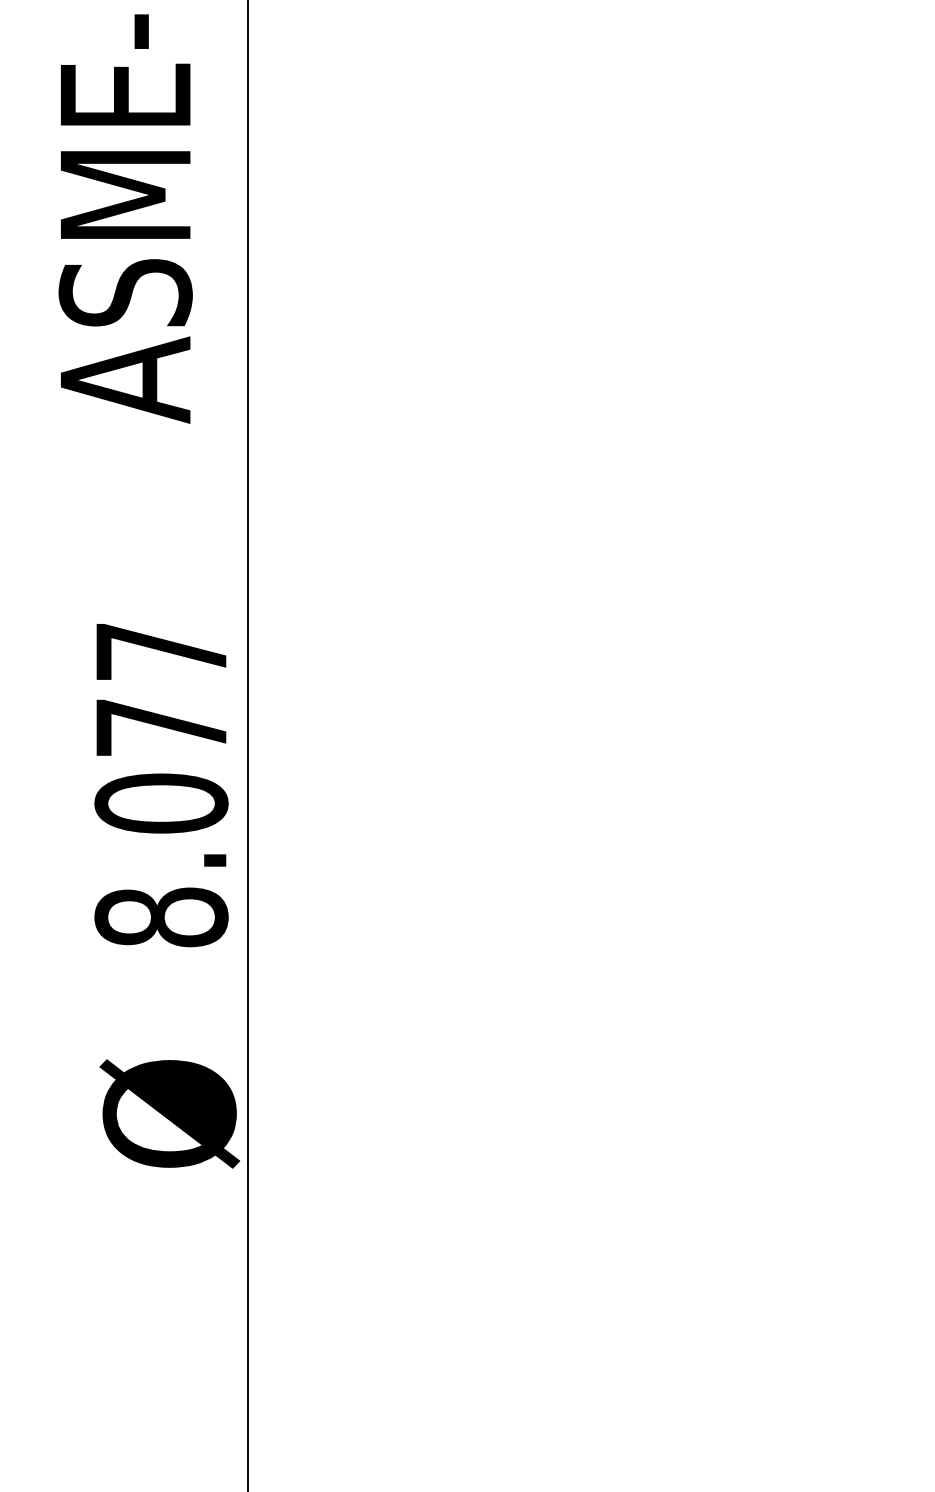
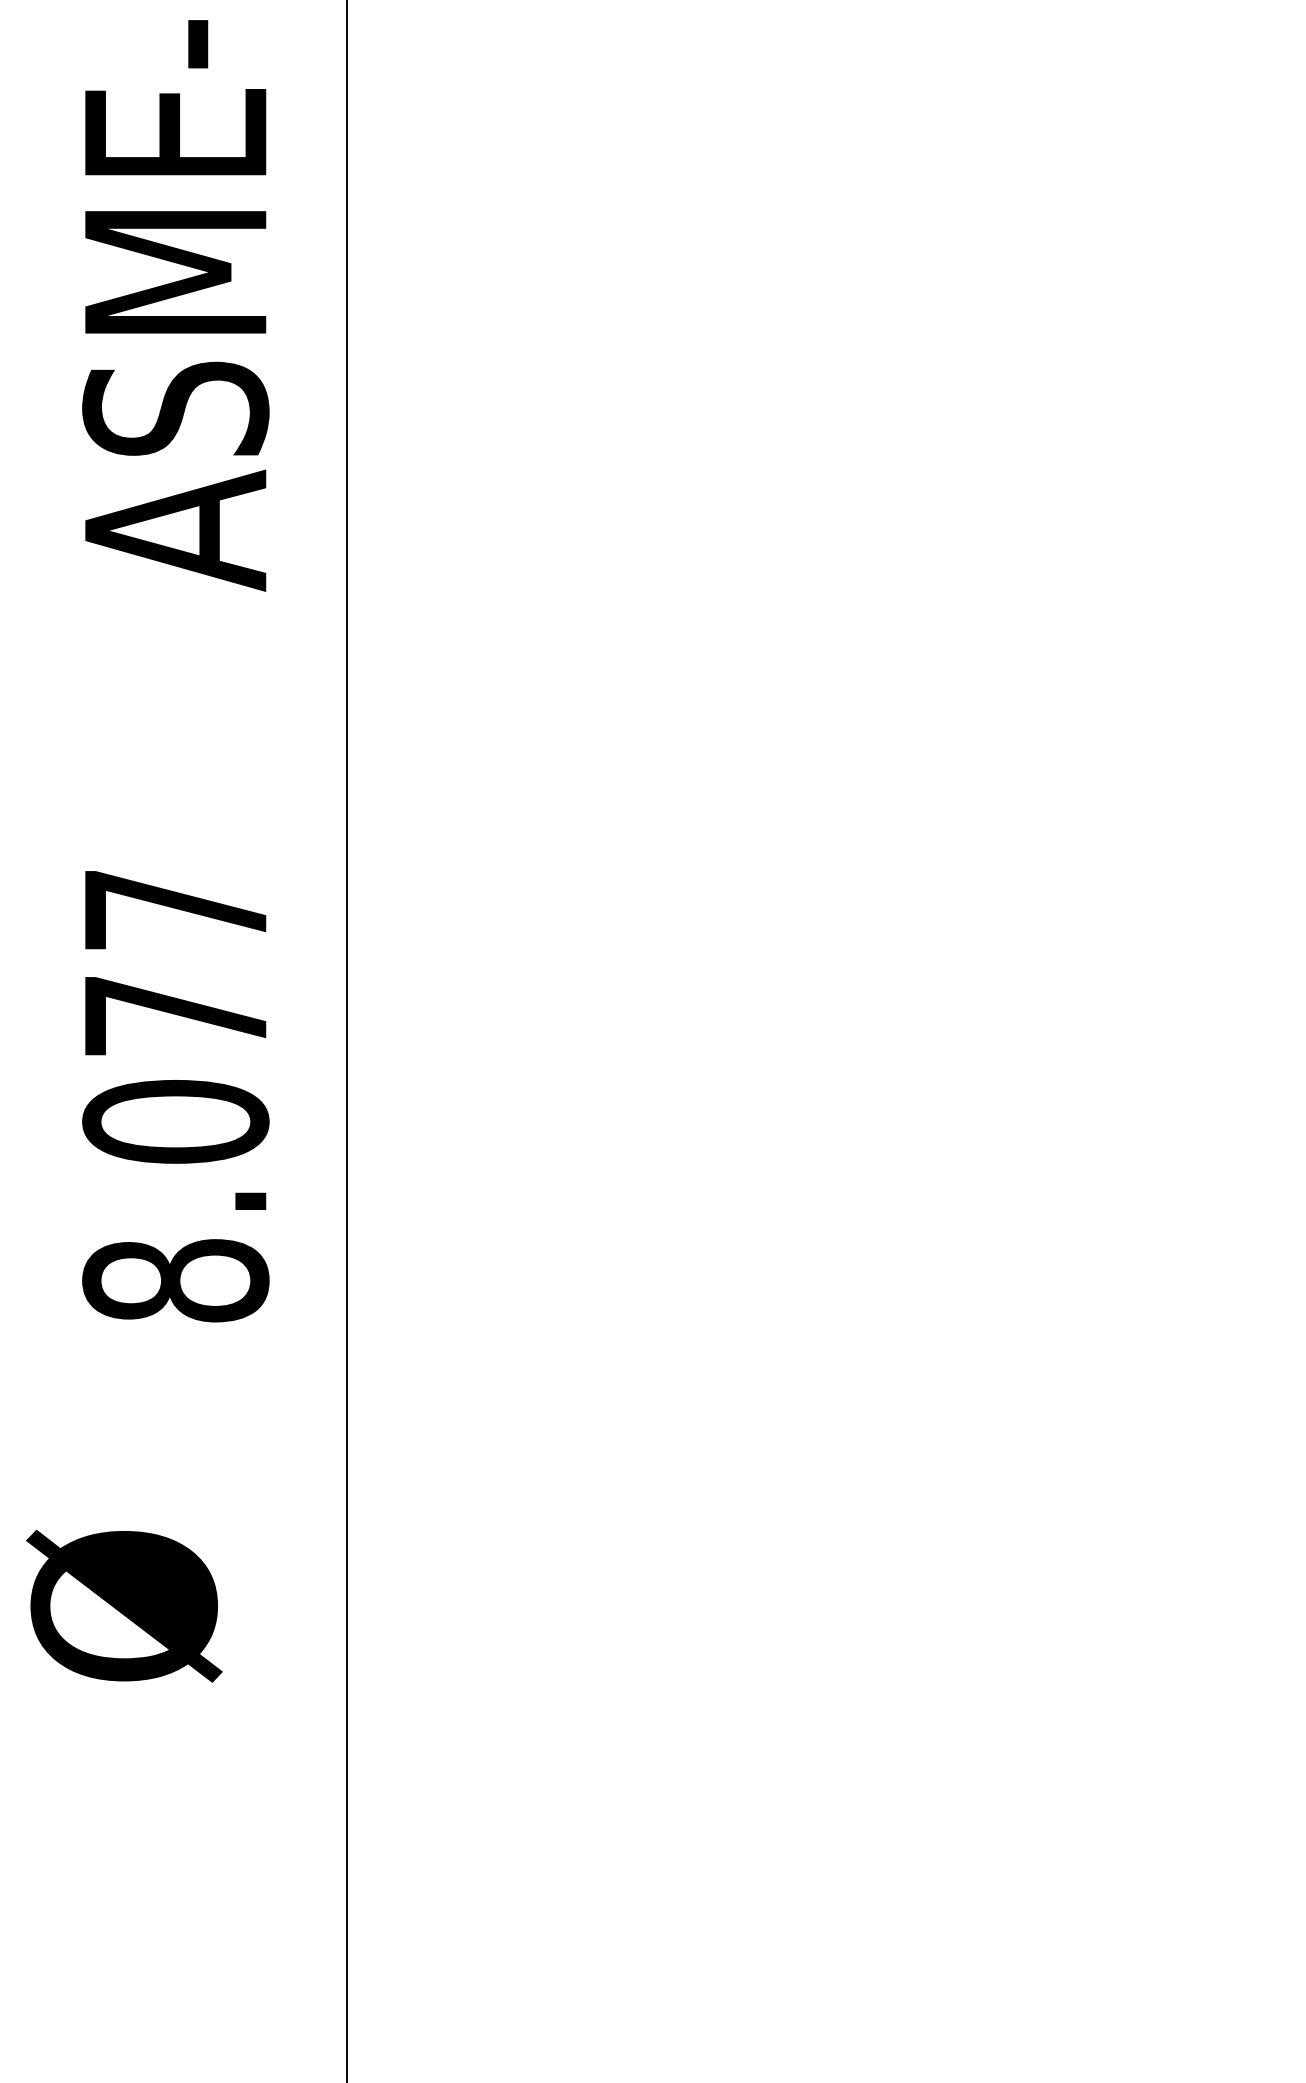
text: (161, 785) -> (175, 1096), moved
text: (169, 1113) -> (124, 1605), moved

